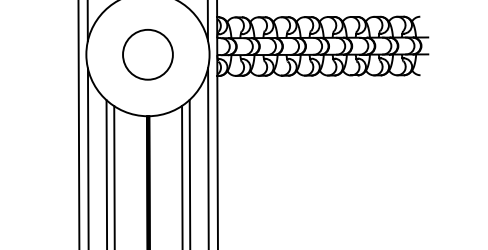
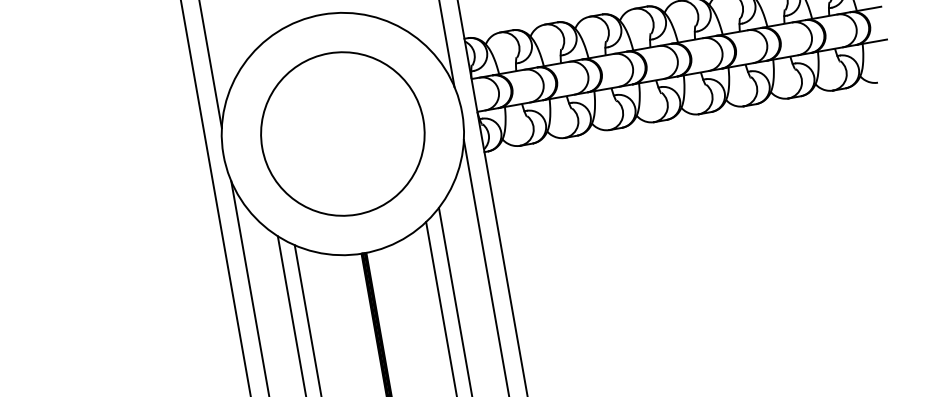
circle: (147, 54) -> (341, 133), size x1.67

